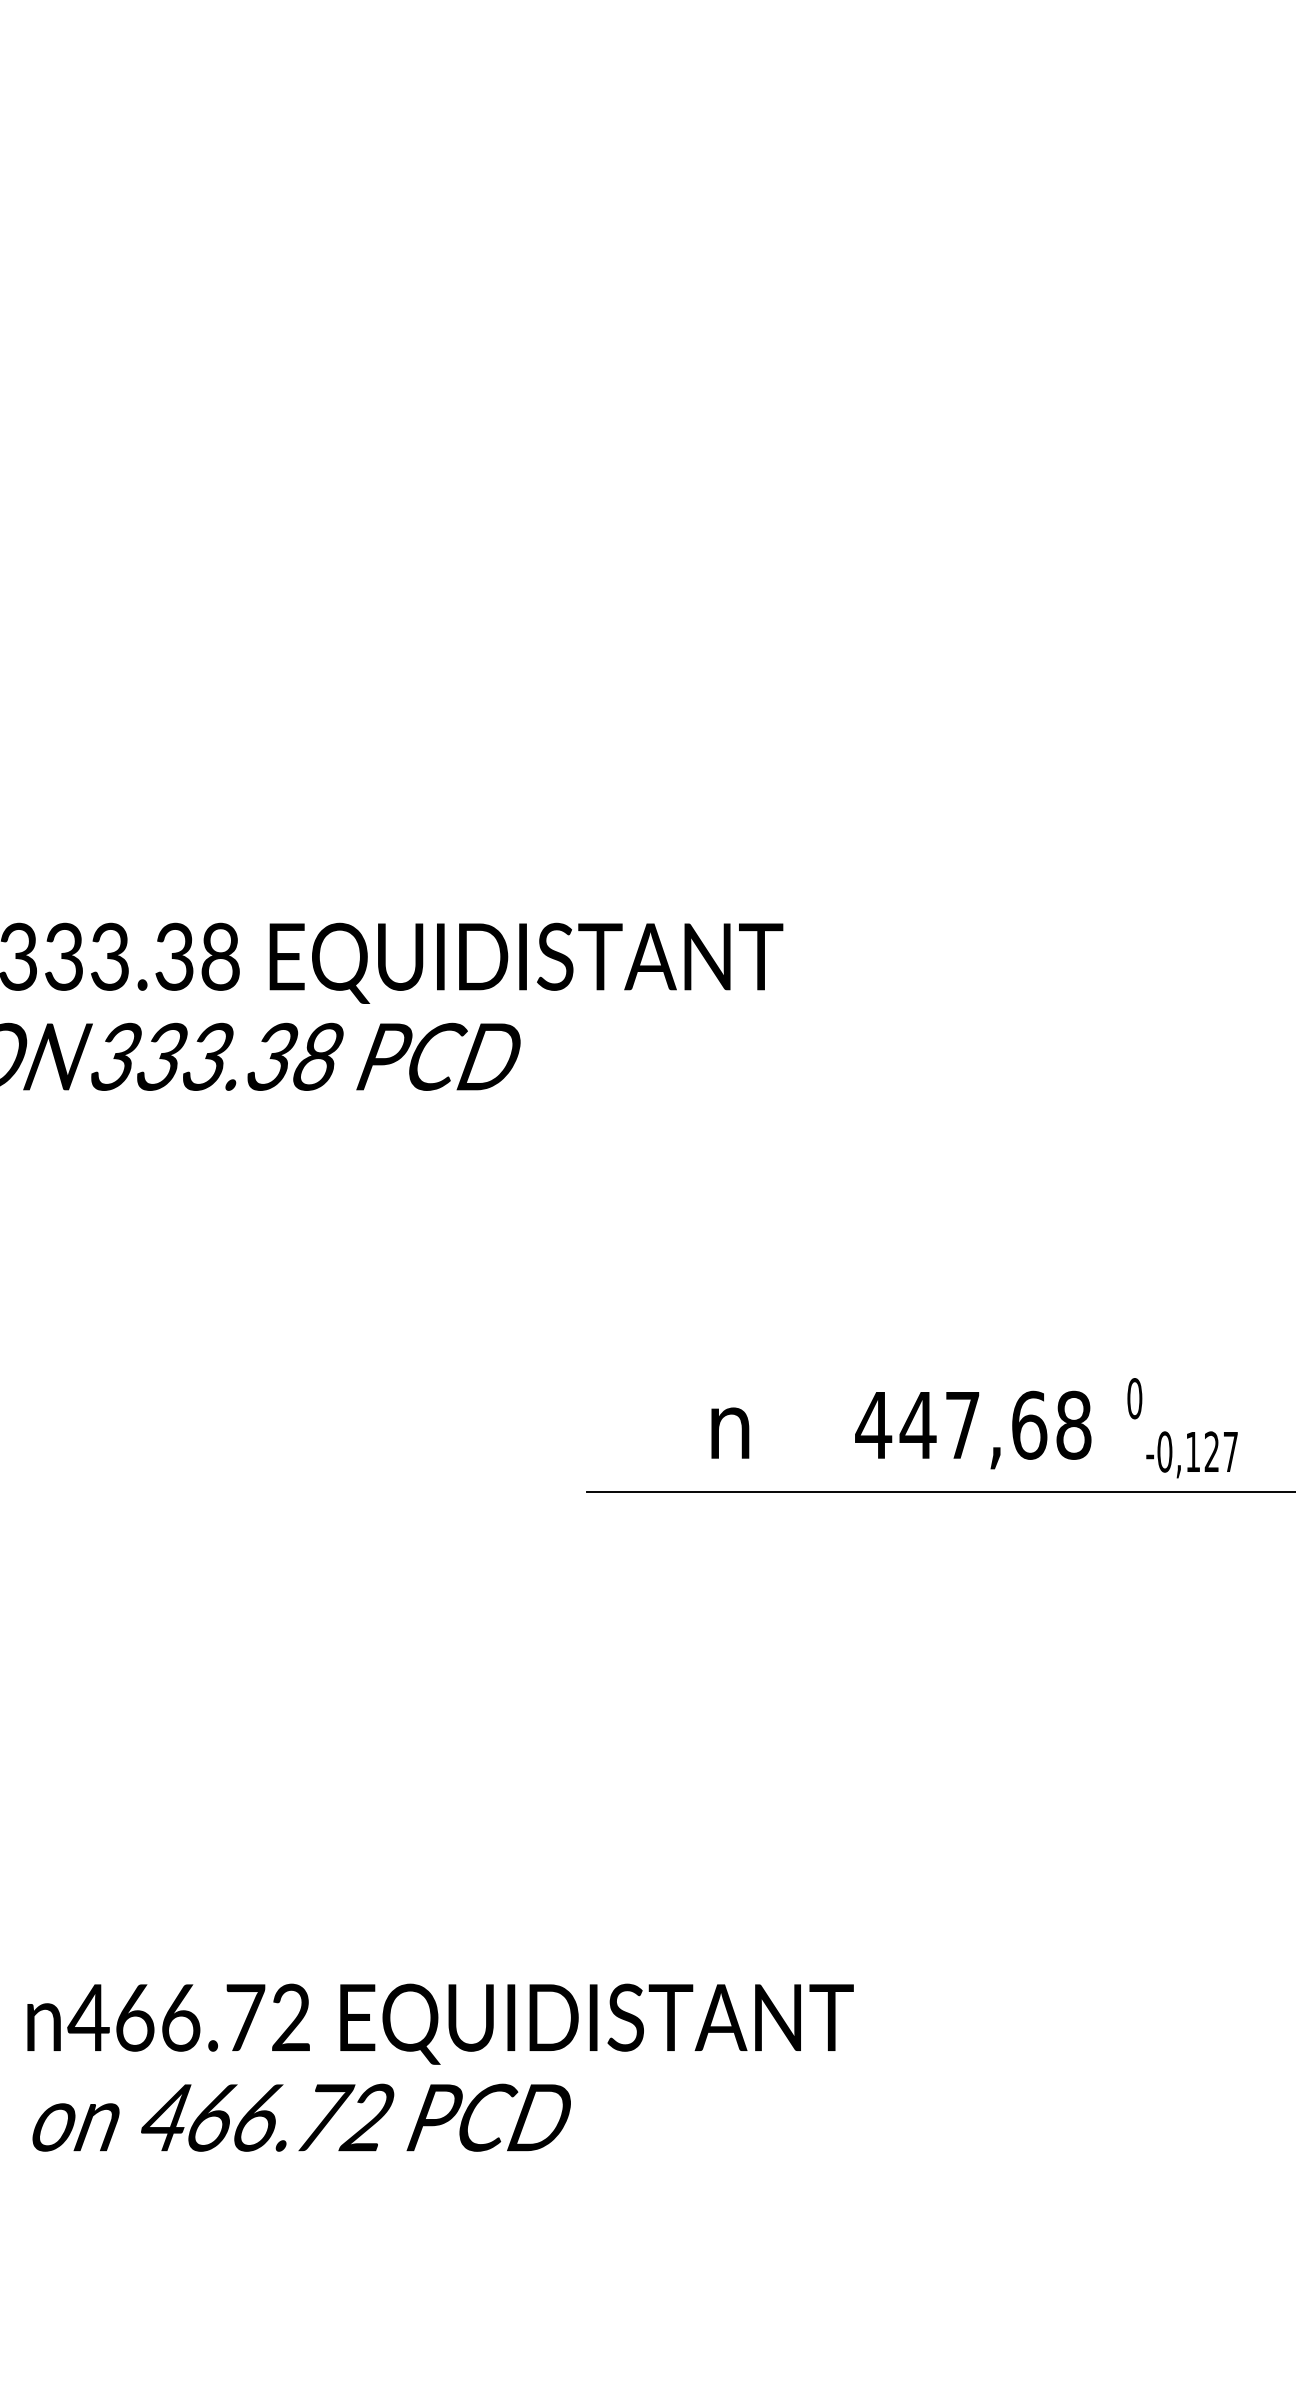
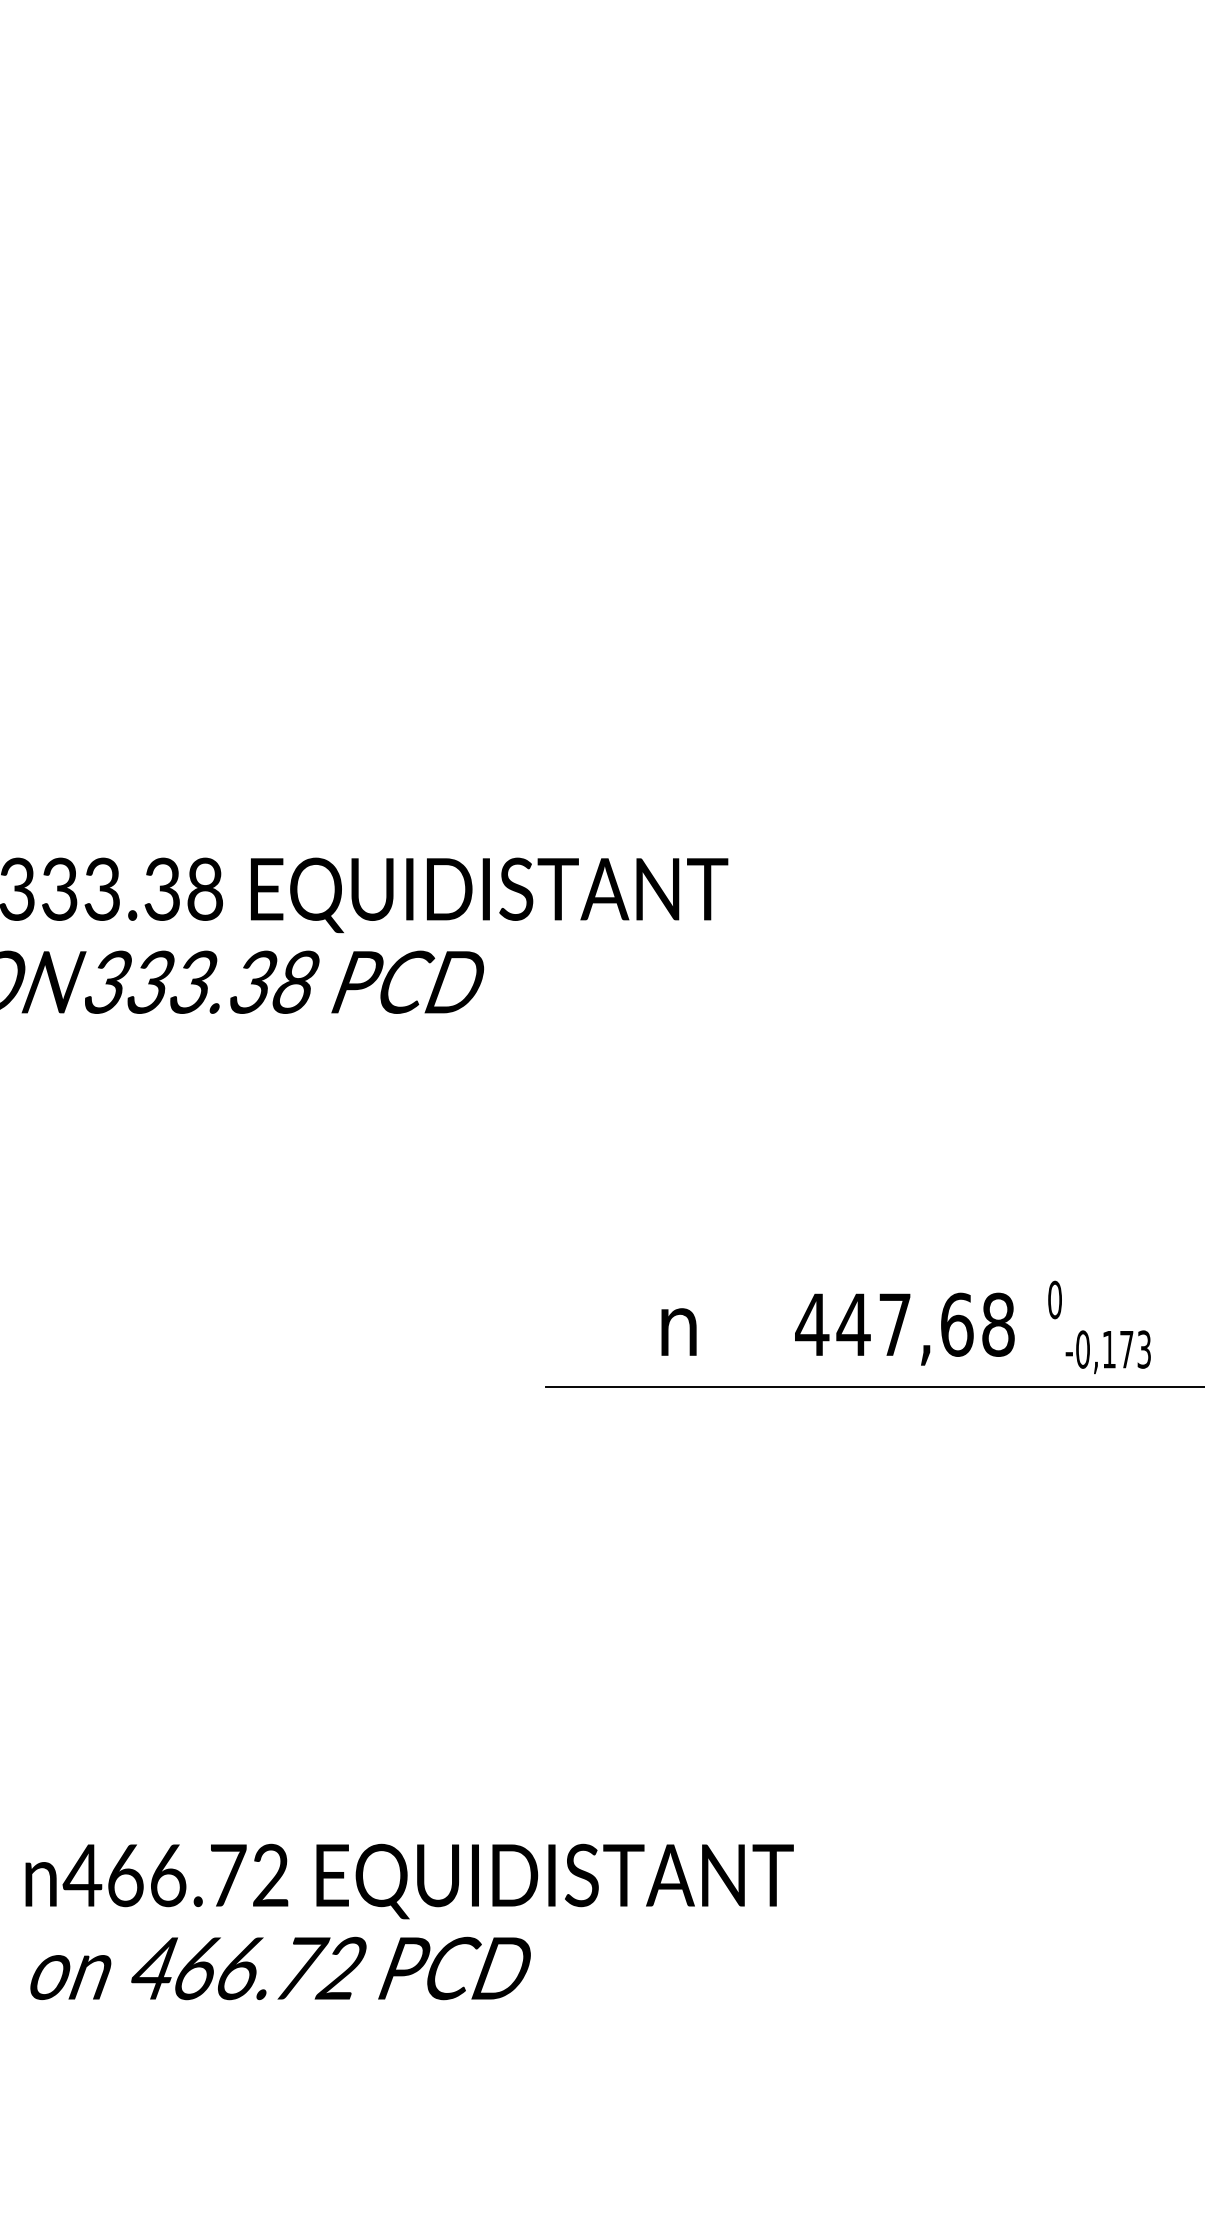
text: (1220, 1451) -> (1134, 1349), -0,127 -> -0,173

